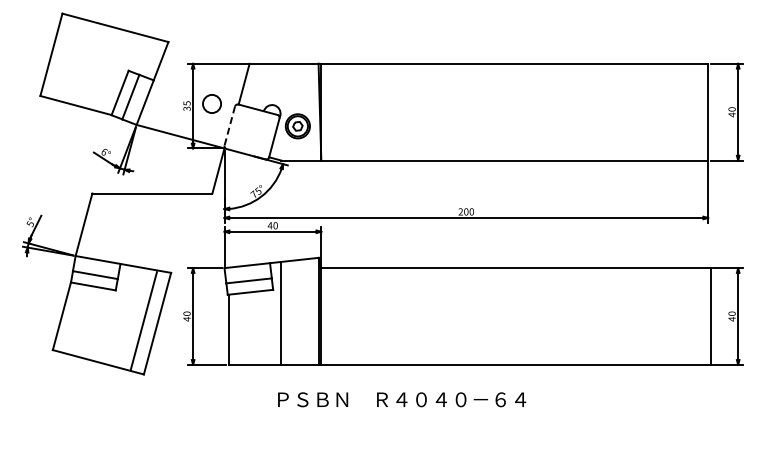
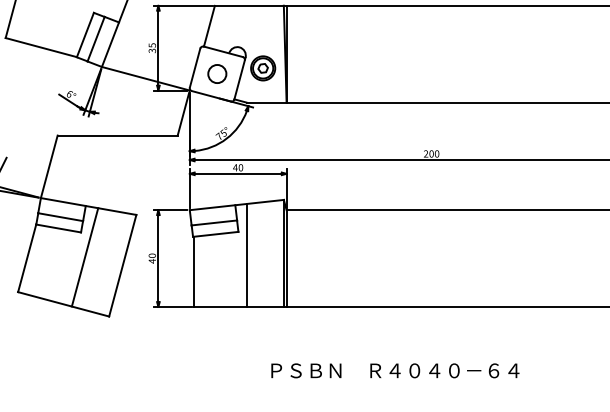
circle: (211, 103) -> (216, 73), moved
line: (229, 126) -> (194, 68), dashed -> solid
line: (143, 321) -> (84, 257), moved
text: (402, 399) -> (395, 370), moved

